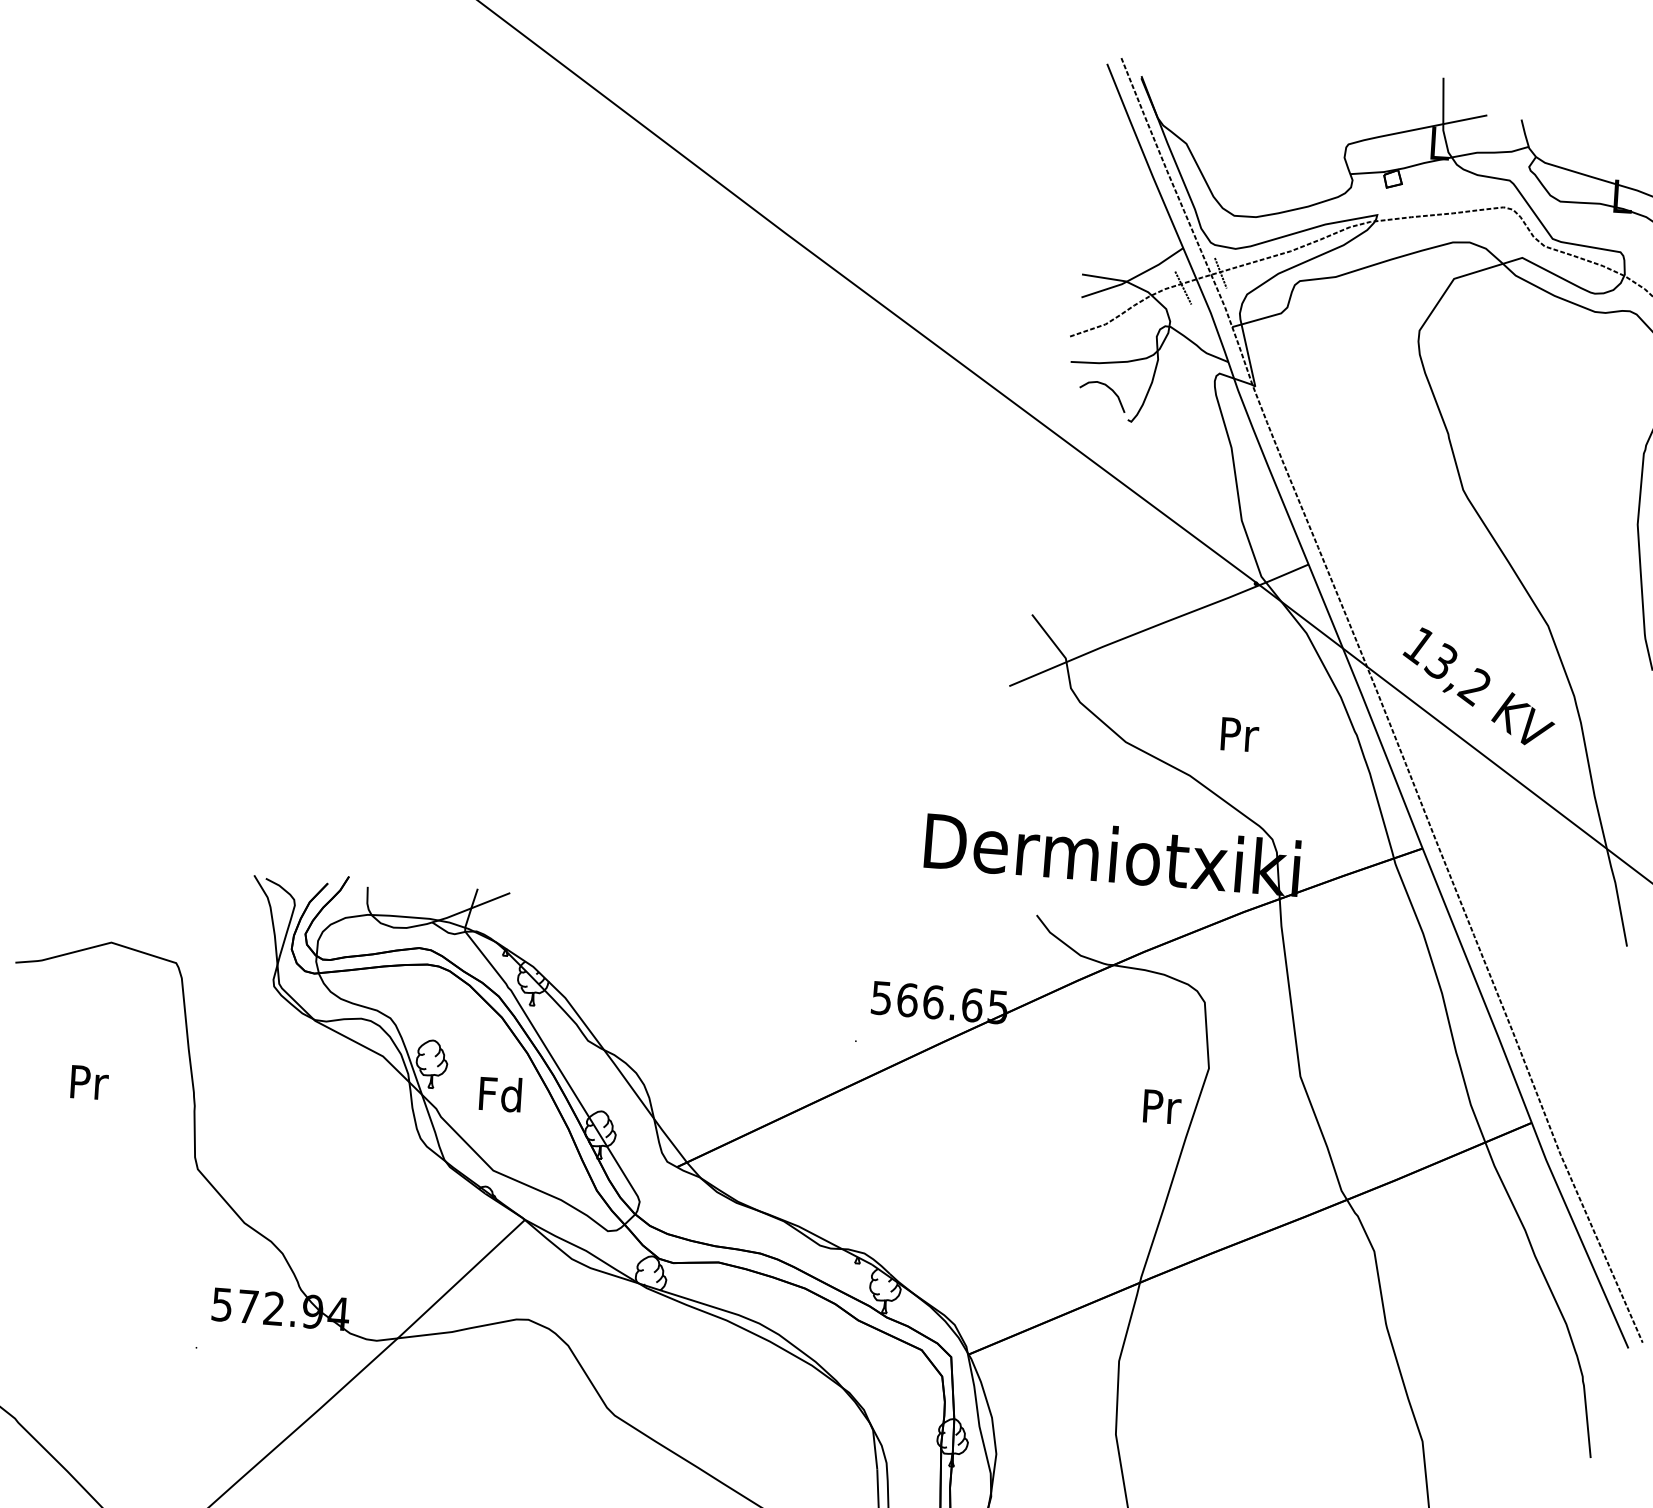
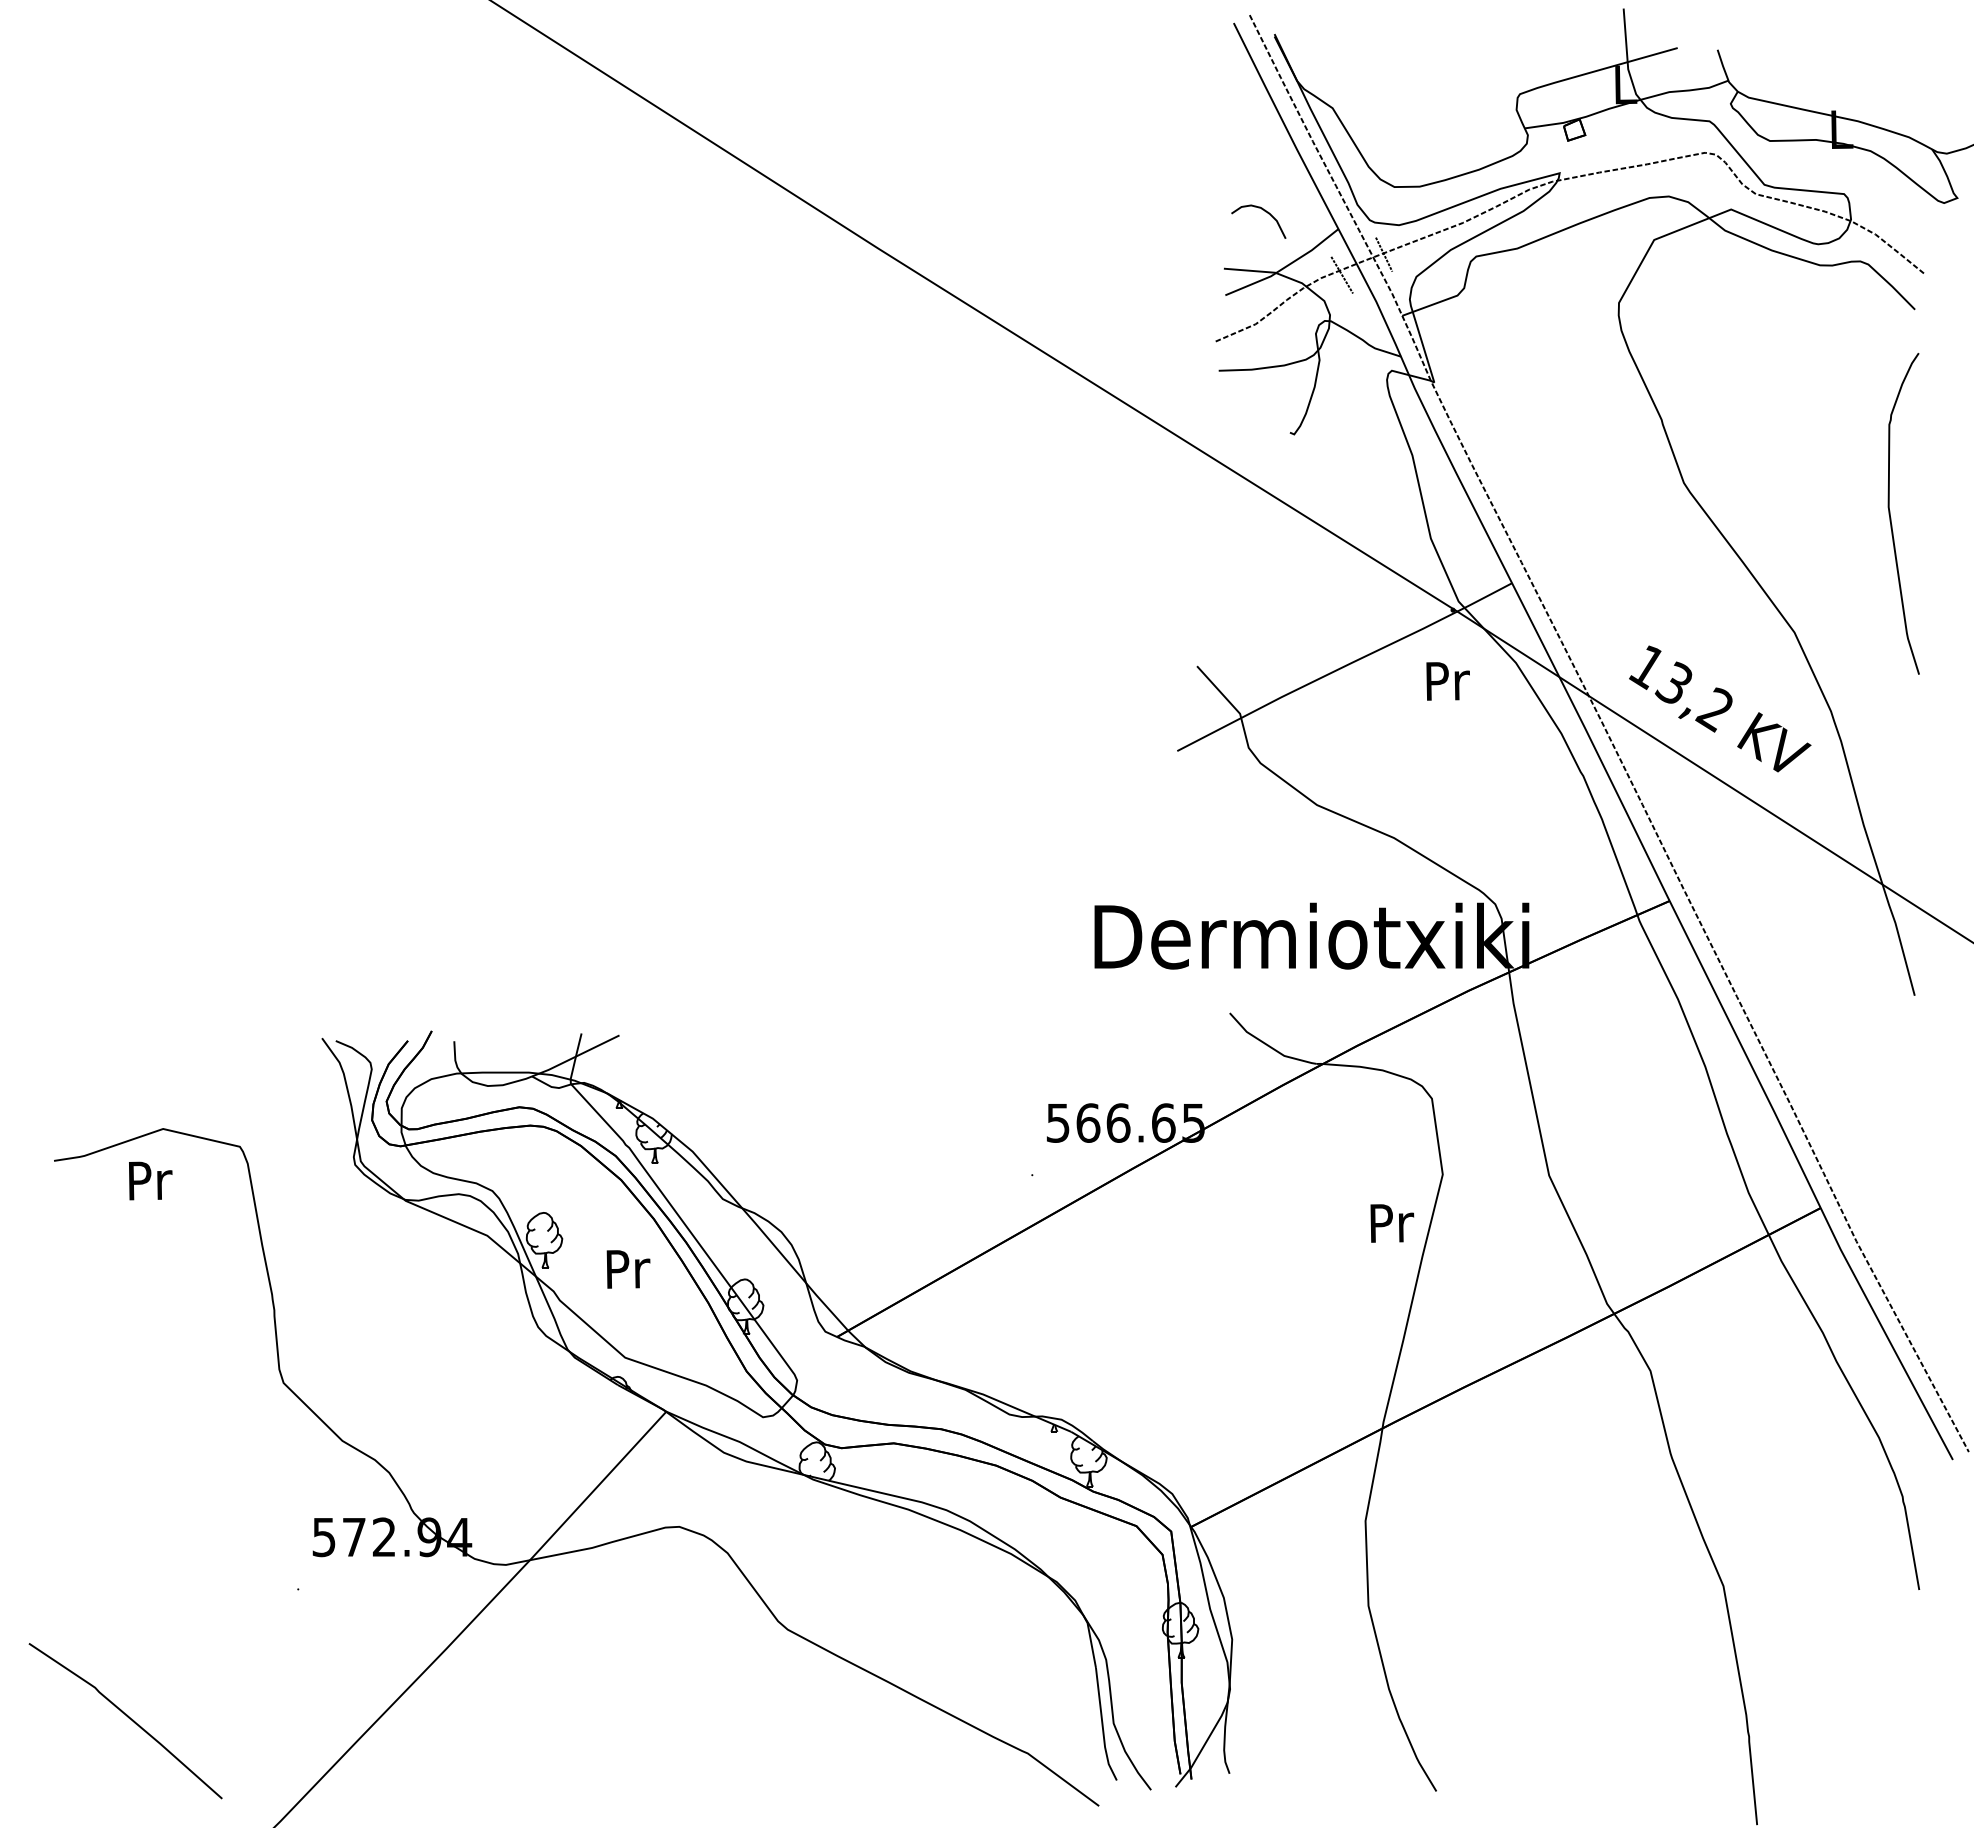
curve: (1109, 388) -> (1265, 212), moved
text: (1239, 734) -> (1447, 681), moved
text: (89, 1082) -> (150, 1180), moved
text: (500, 1093) -> (626, 1268), Fd -> Pr

